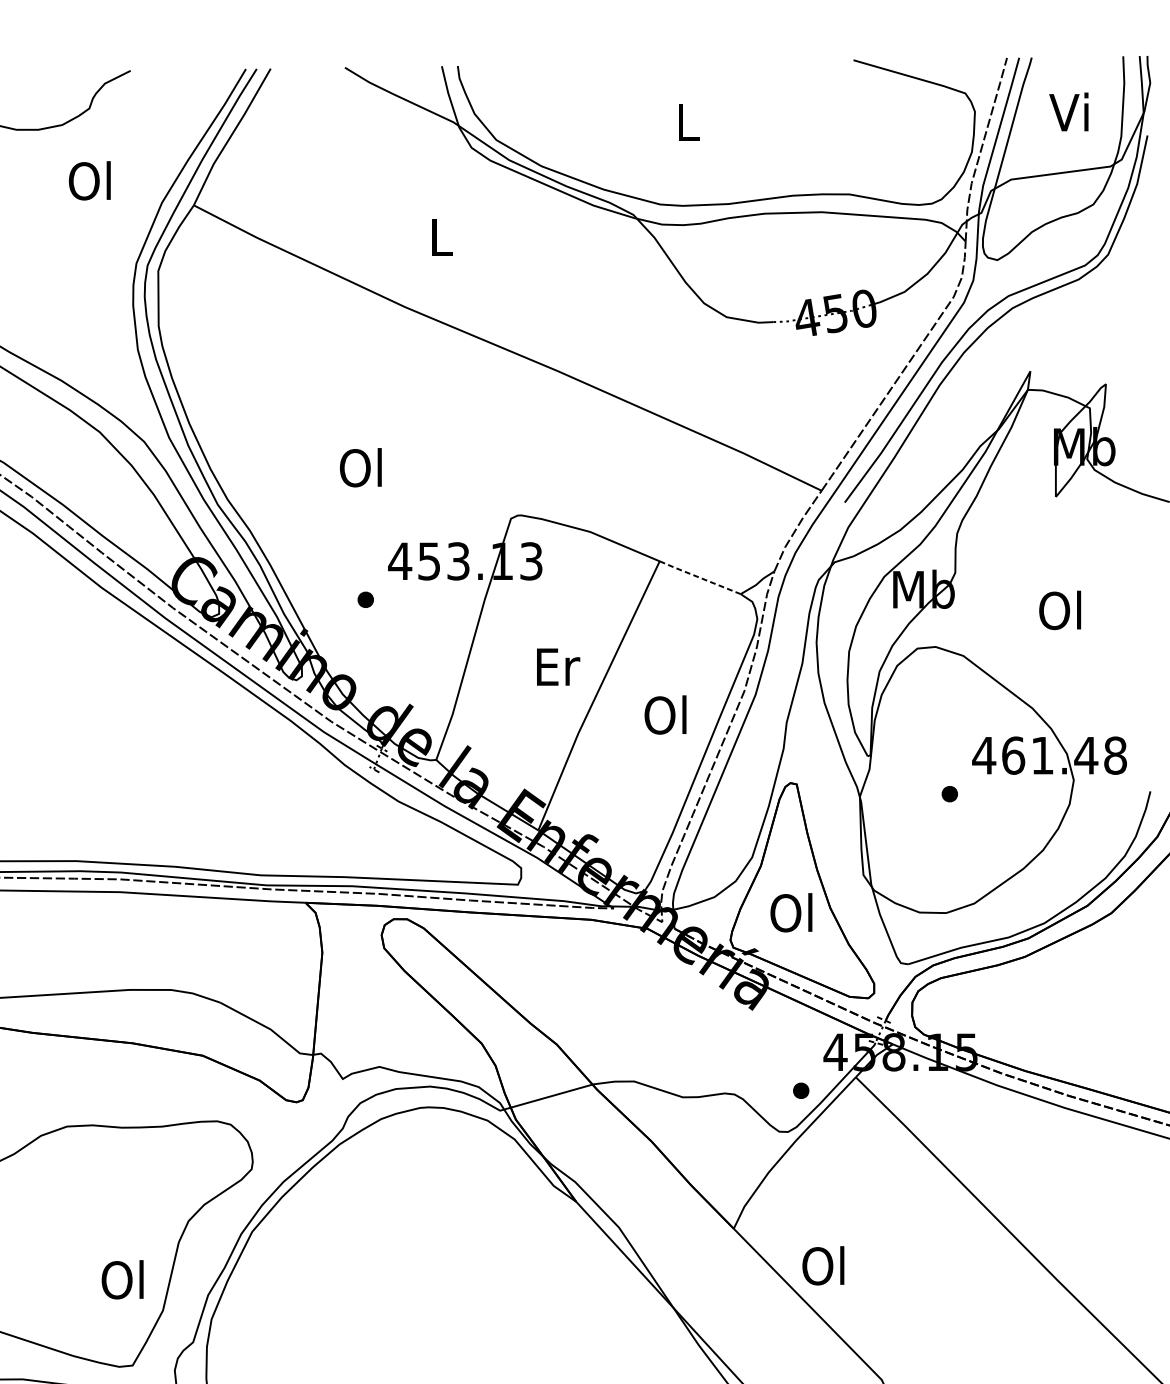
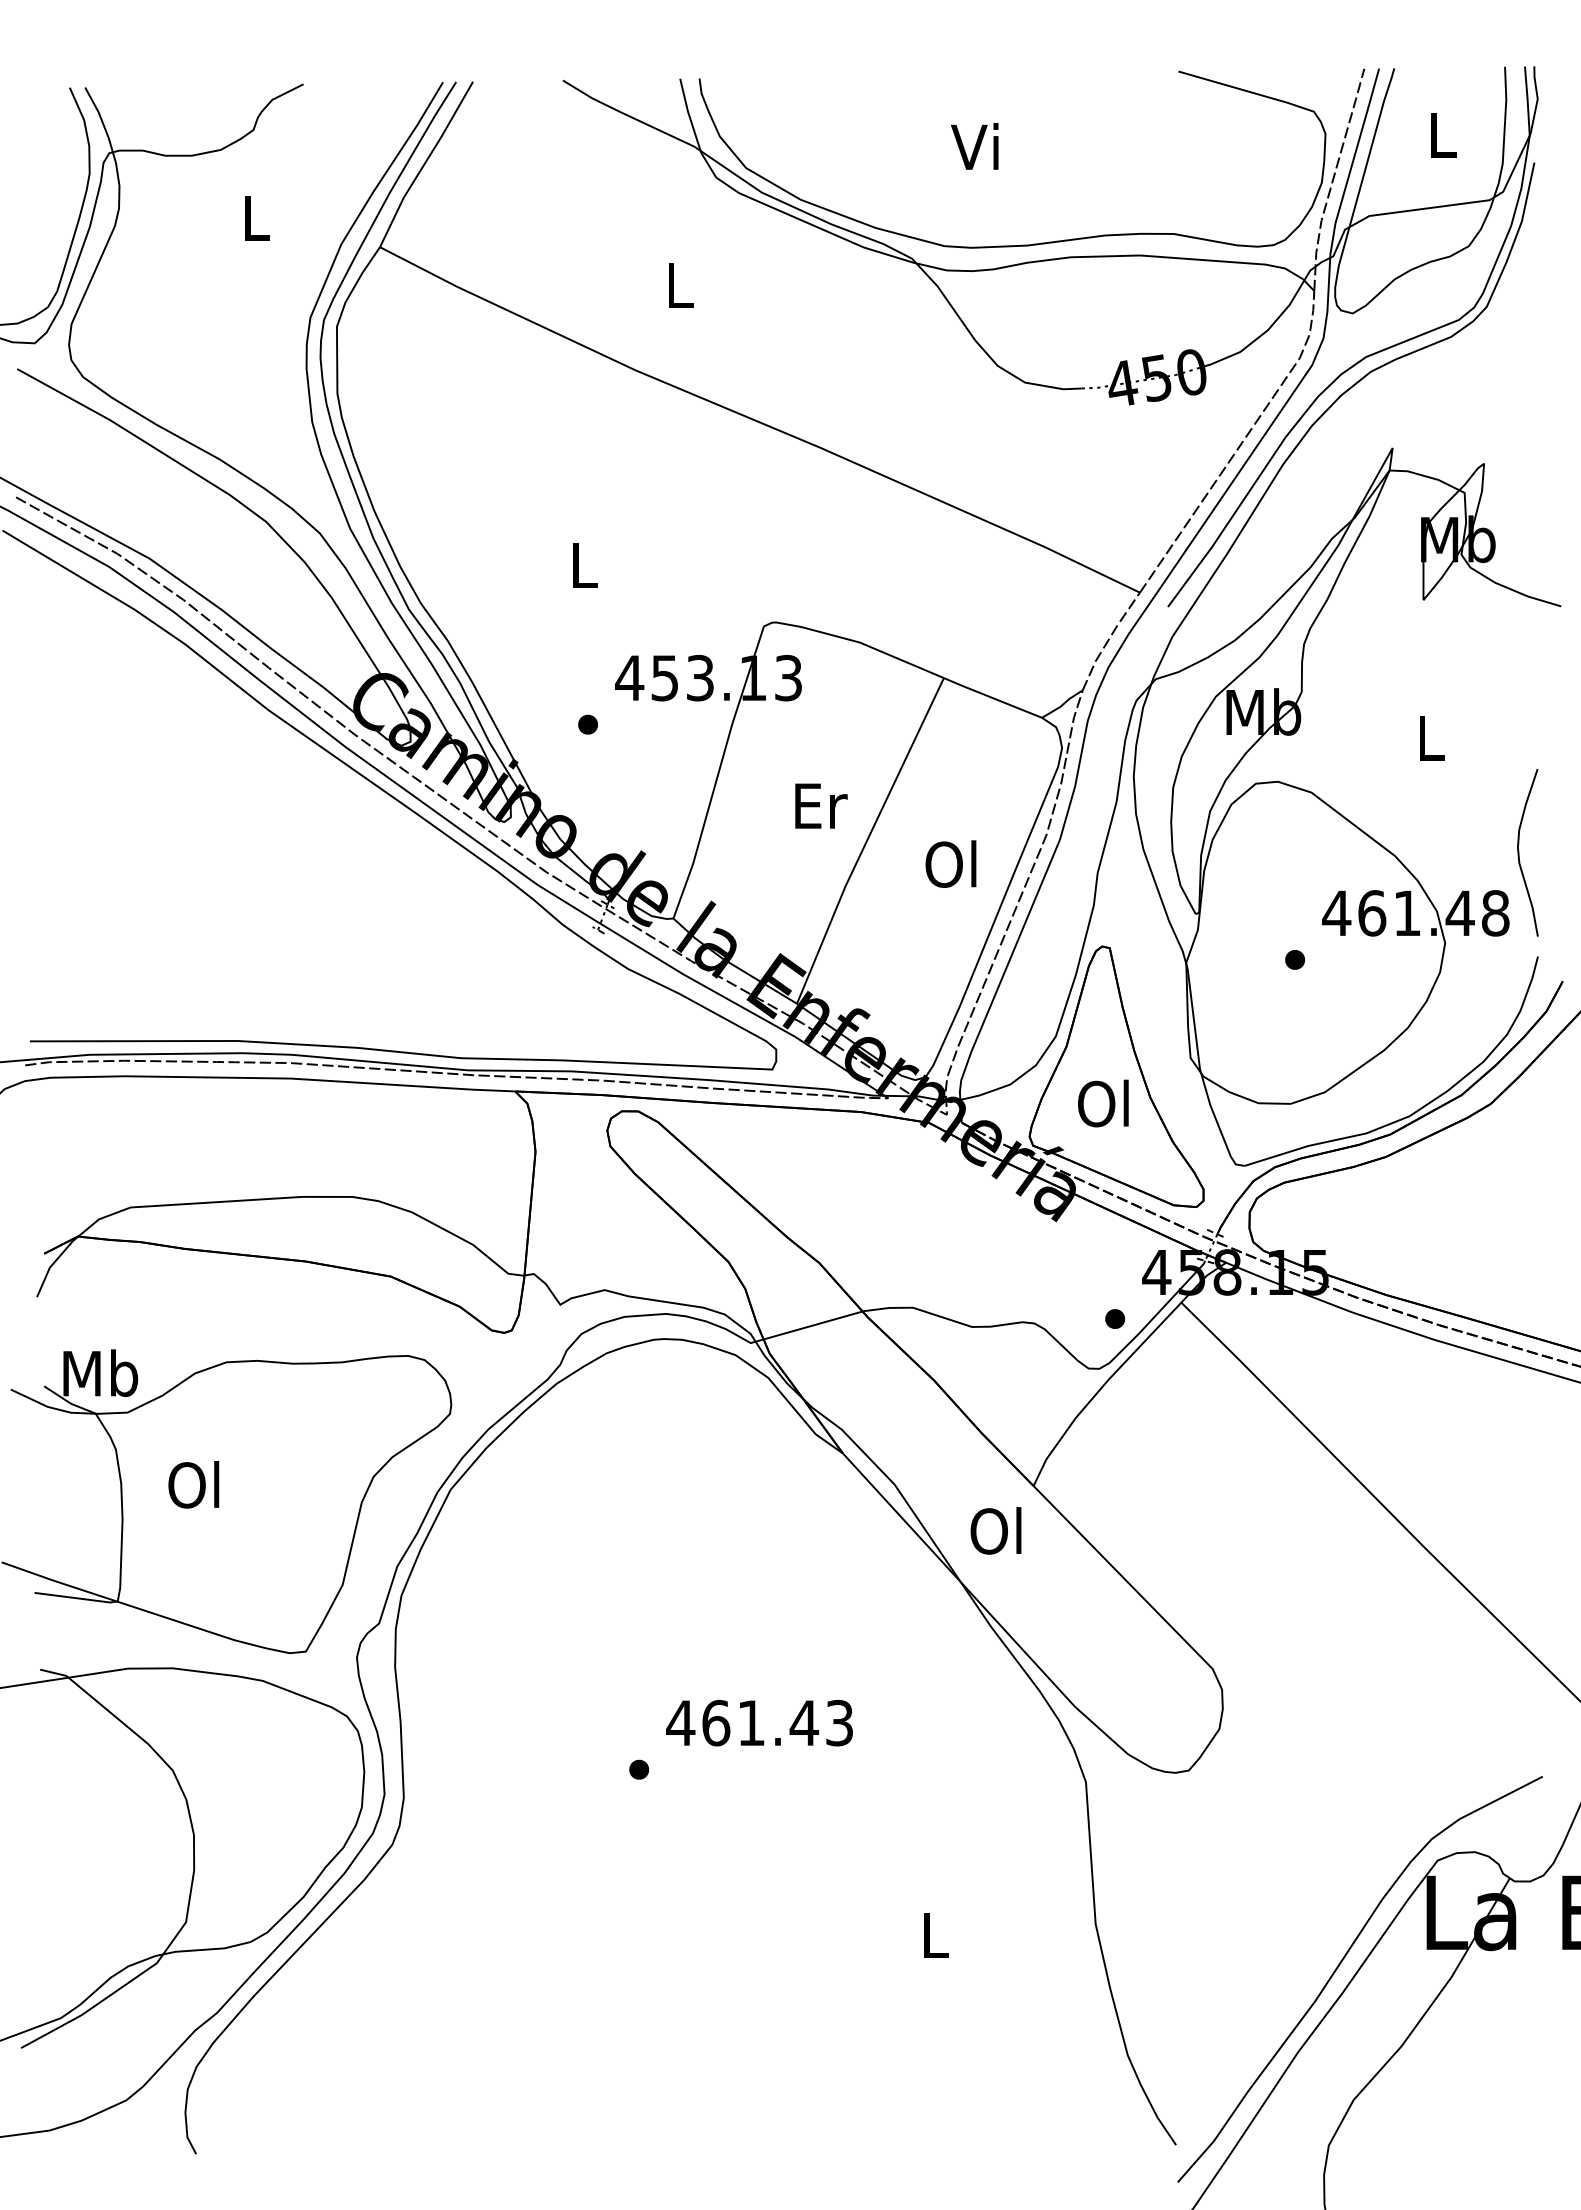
text: (1068, 111) -> (1438, 133), Vi -> L
text: (684, 122) -> (974, 146), L -> Vi
text: (89, 180) -> (253, 217), Ol -> L
text: (360, 467) -> (581, 564), Ol -> L
line: (699, 578) -> (992, 698), dashed -> solid
text: (1060, 610) -> (1428, 737), Ol -> L
curve: (1135, 705) -> (1519, 852), added
text: (822, 1265) -> (995, 1530), moved
text: (122, 1279) -> (193, 1484), moved

